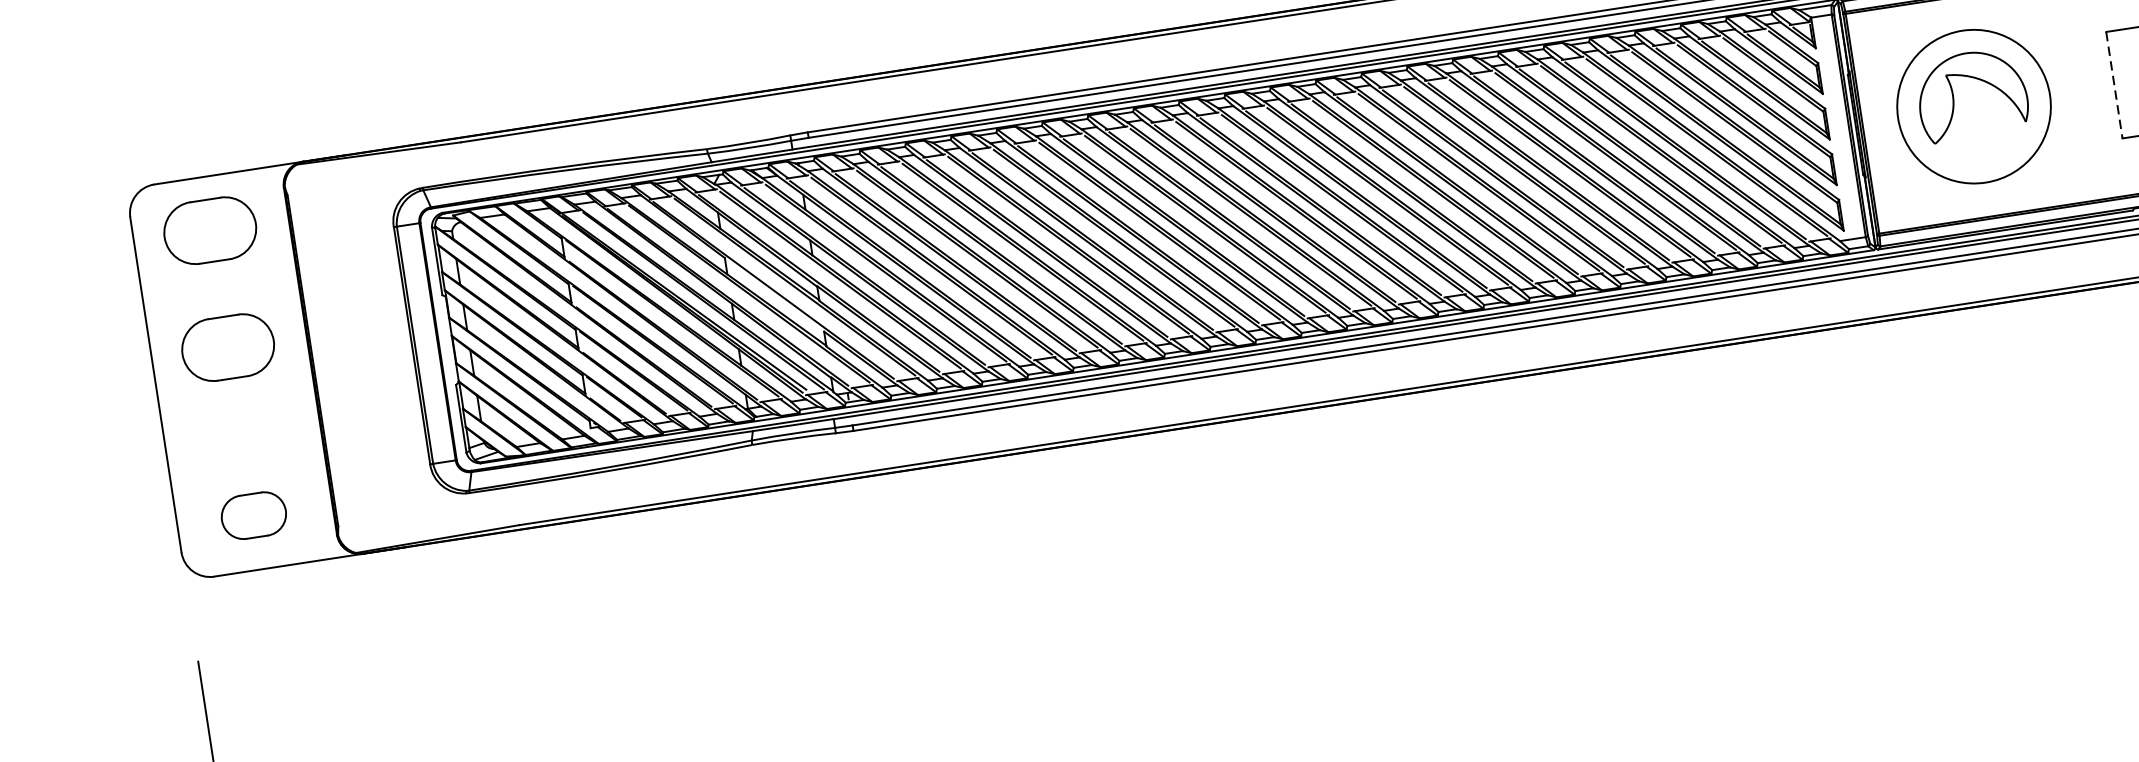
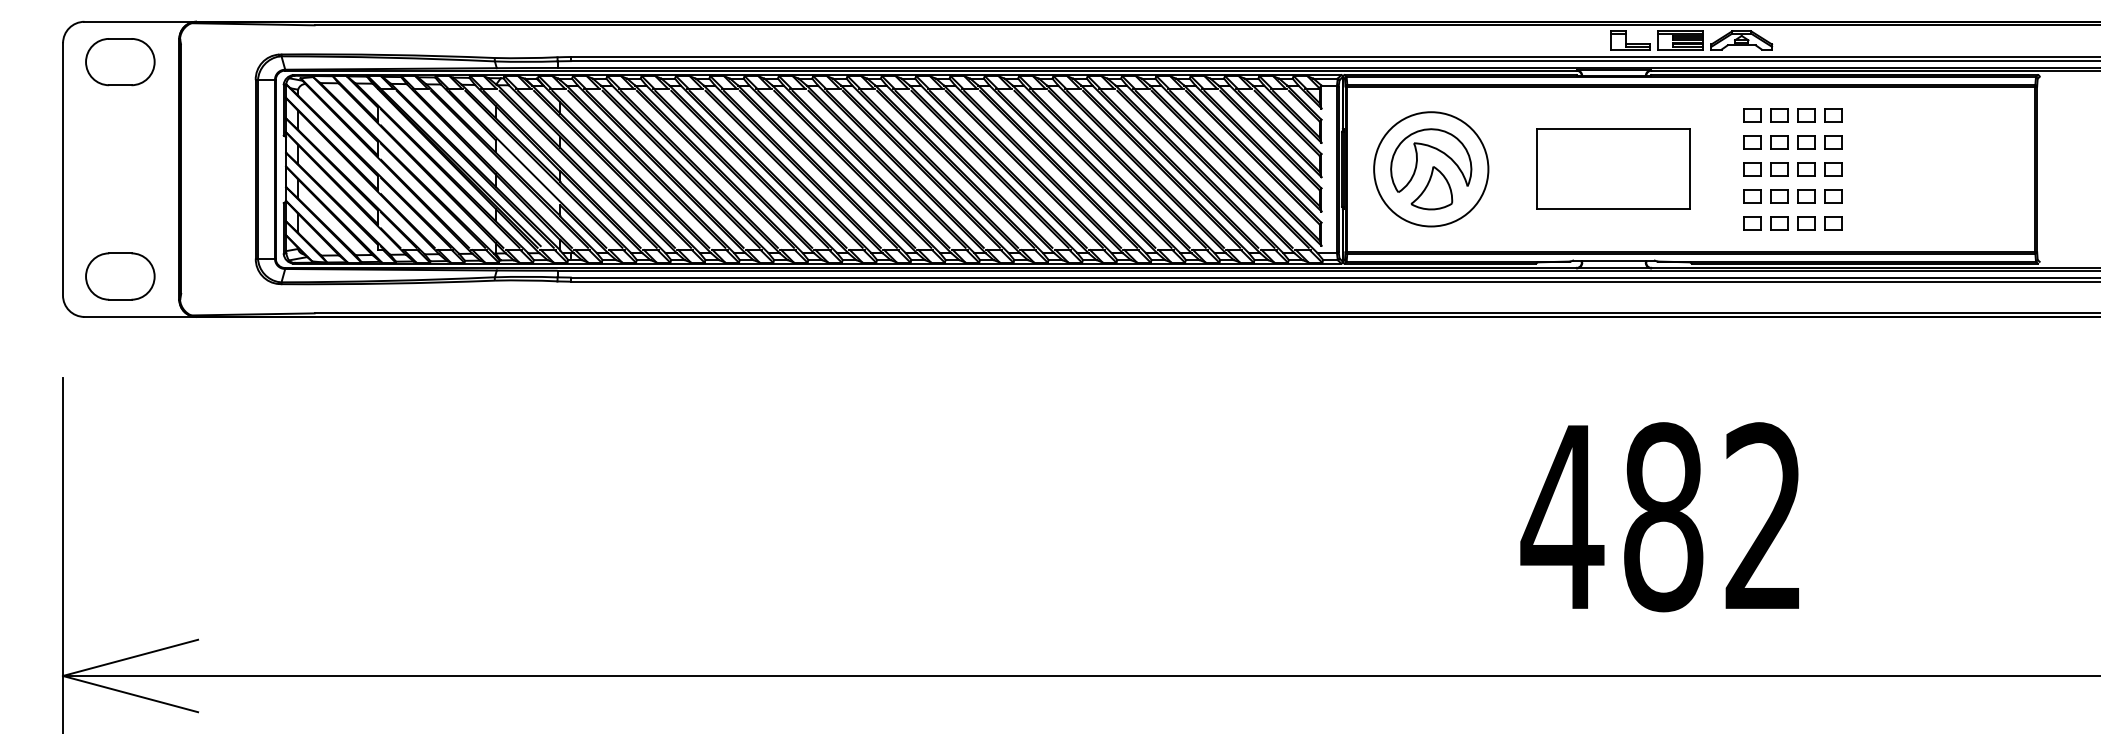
line: (2113, 85) -> (1536, 169), dashed -> solid
part: (1978, 132) -> (1431, 188), added
part: (228, 348) -> (120, 150), removed
part: (254, 515) -> (120, 276), size x1.43

